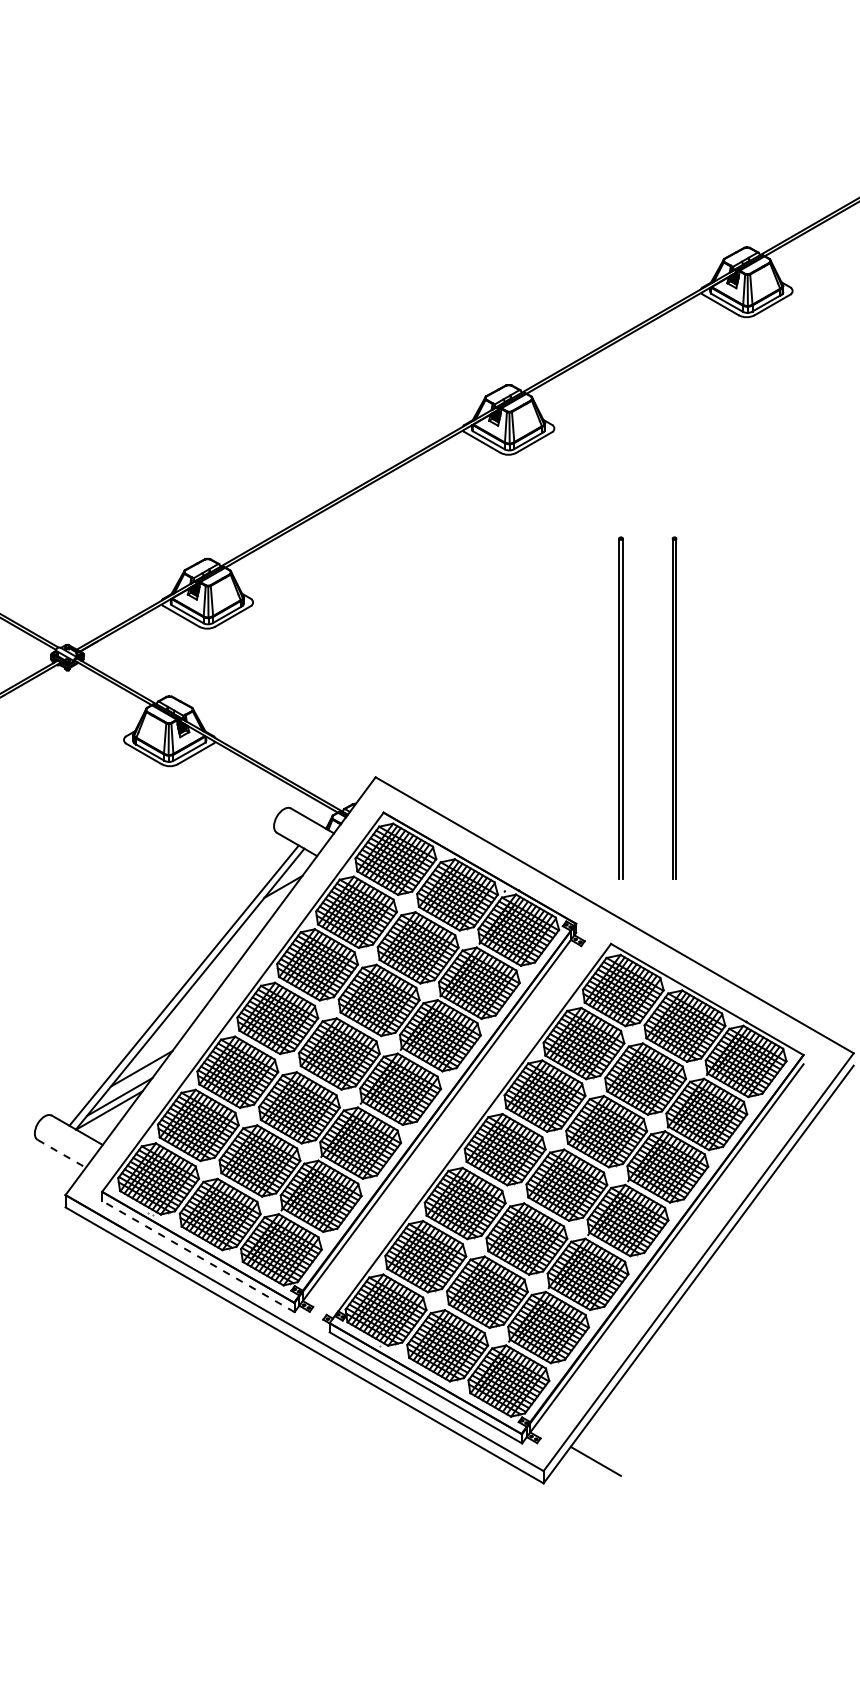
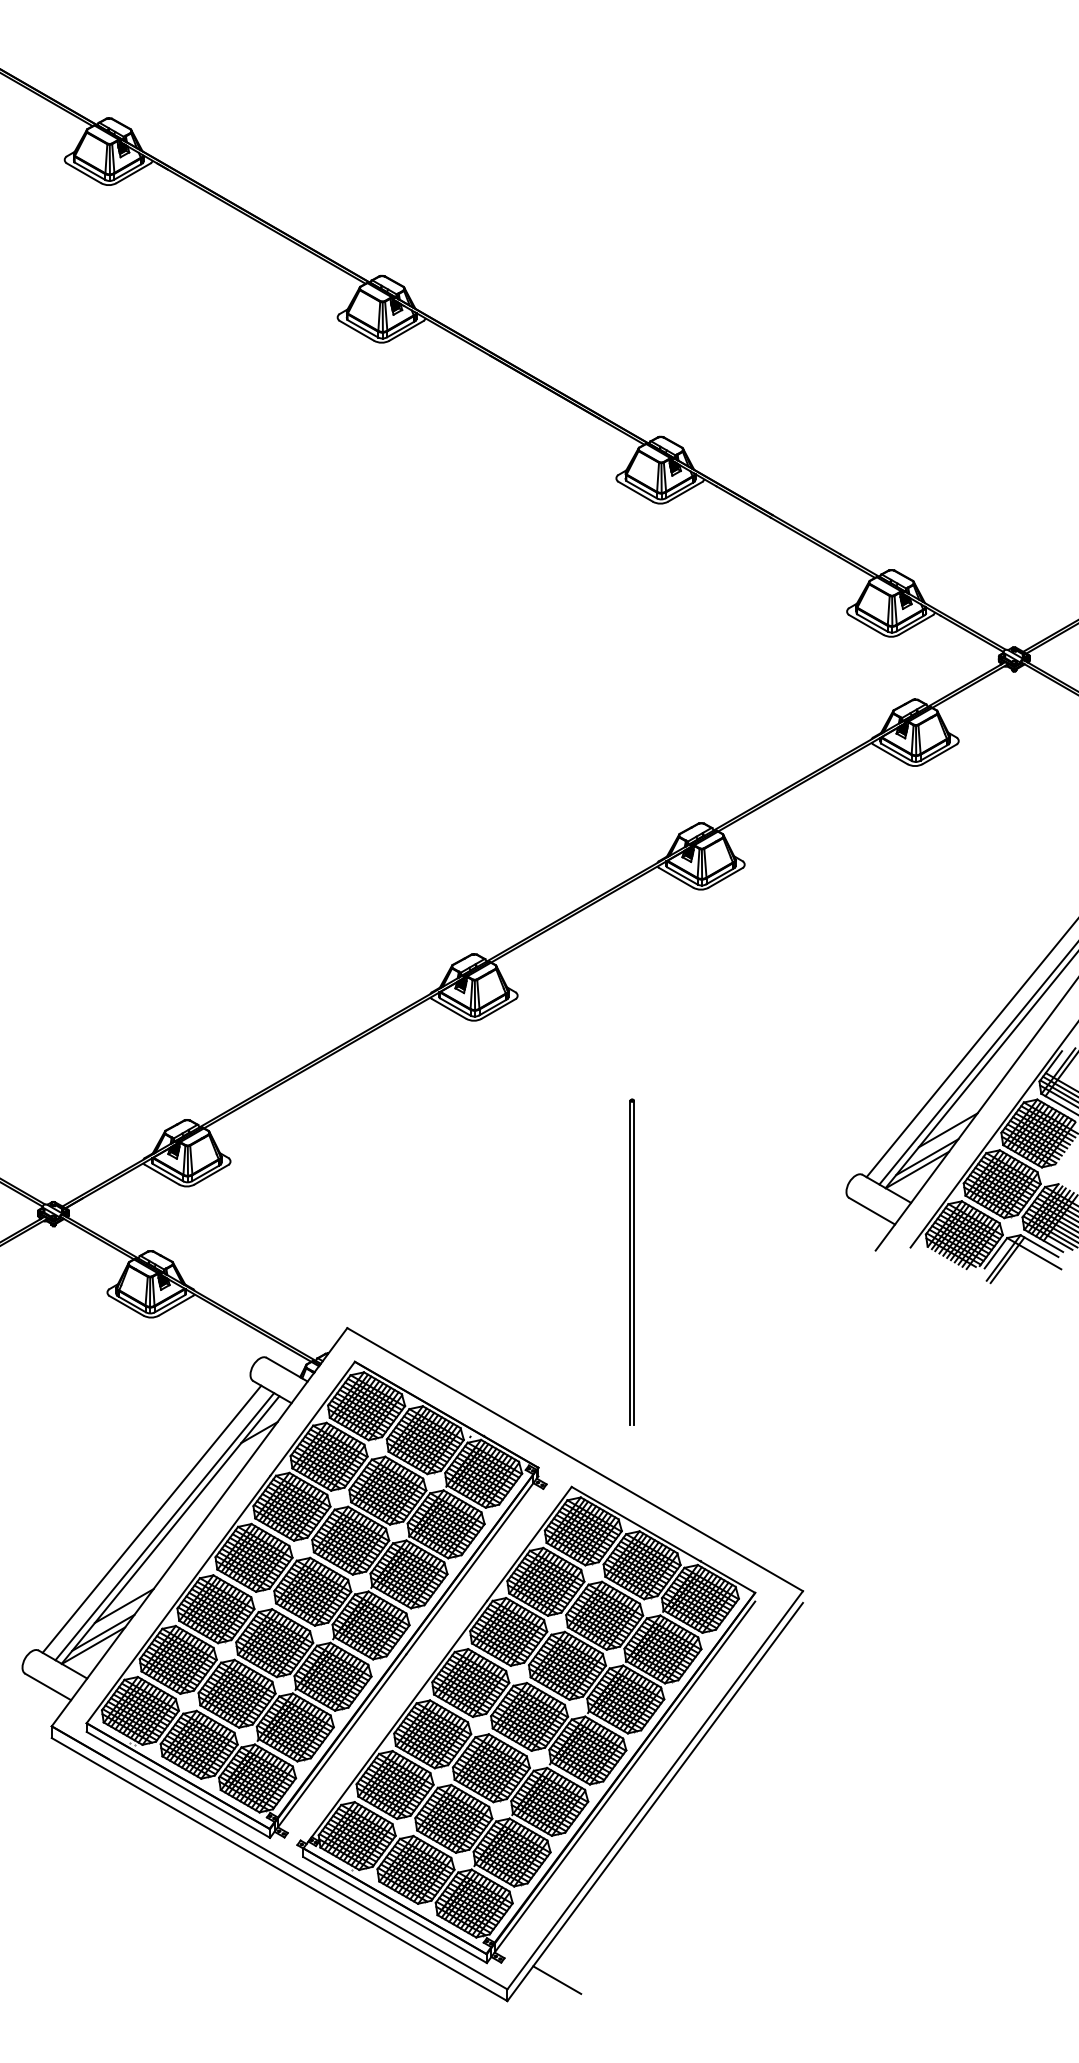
part: (620, 707) -> (580, 1261), removed
line: (170, 977) -> (151, 1518), added
line: (62, 1154) -> (48, 1687), dashed -> solid
line: (198, 1256) -> (178, 1784), dashed -> solid

